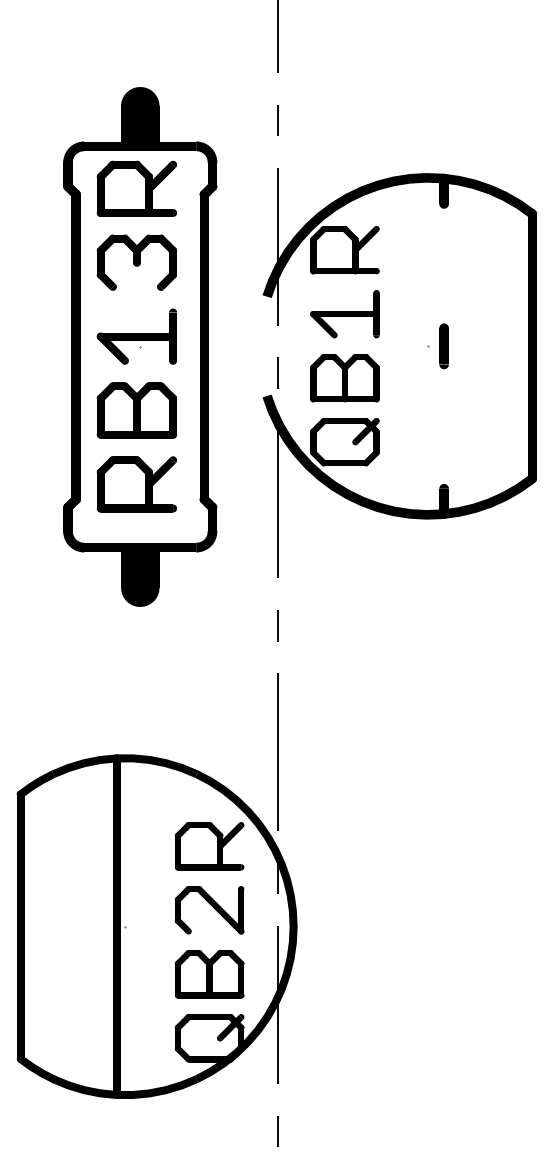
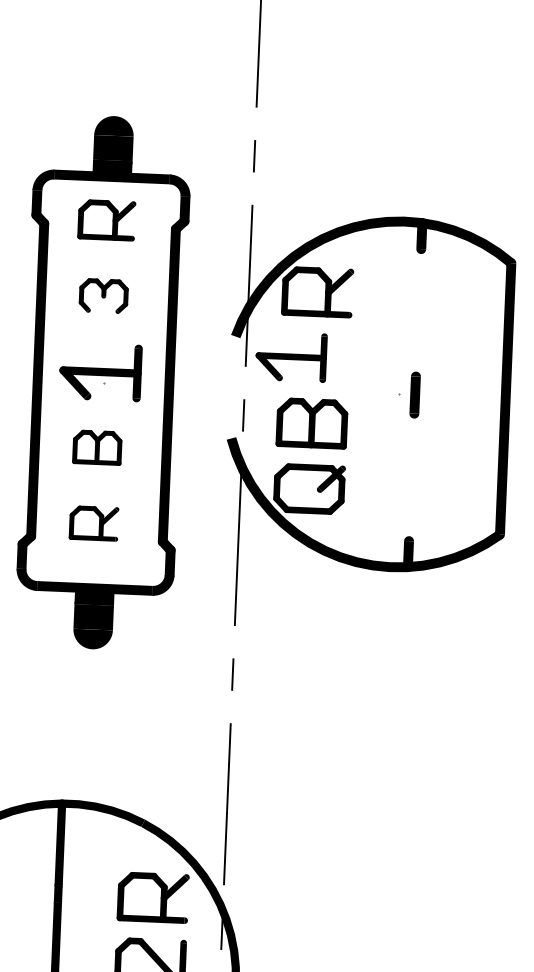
part: (136, 188) -> (106, 220), size x0.7
part: (136, 262) -> (103, 295), size x0.6
part: (344, 314) -> (290, 357), moved
part: (136, 410) -> (96, 447), size x0.6
part: (136, 484) -> (93, 523), size x0.6

